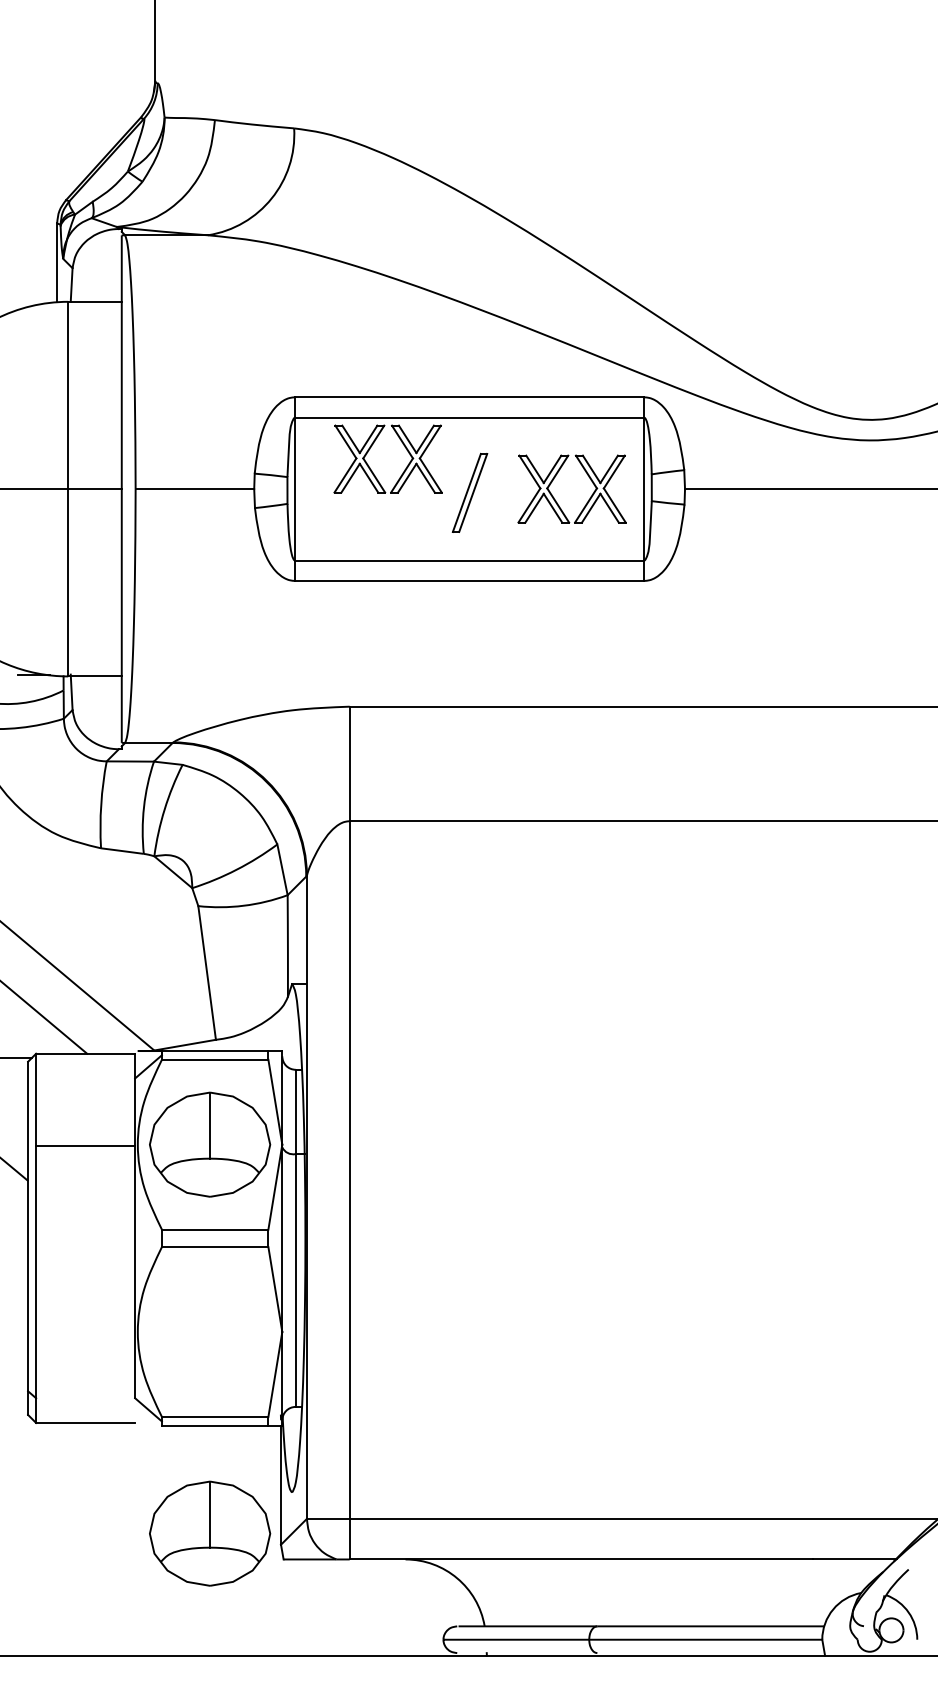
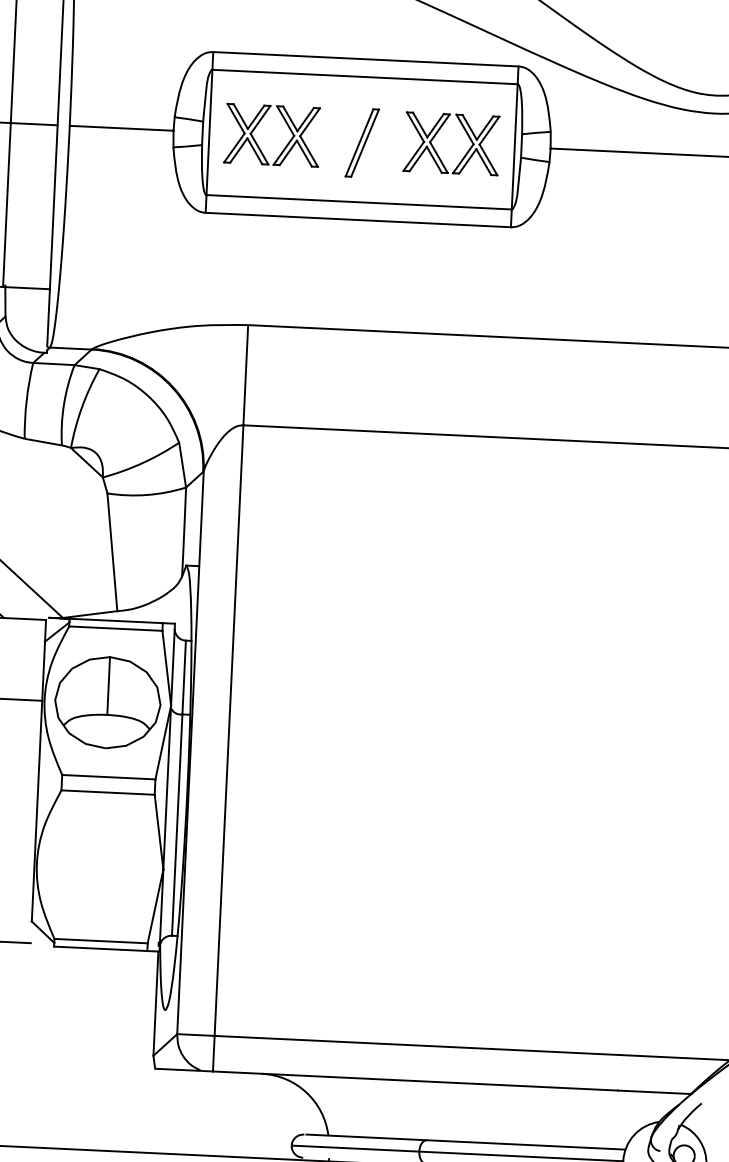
part: (372, 446) -> (259, 123), moved
part: (210, 1533) -> (92, 1043), removed

